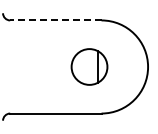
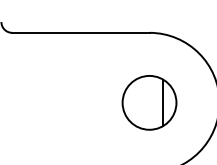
line: (55, 20) -> (80, 32), dashed -> solid
part: (89, 66) -> (149, 102), moved

